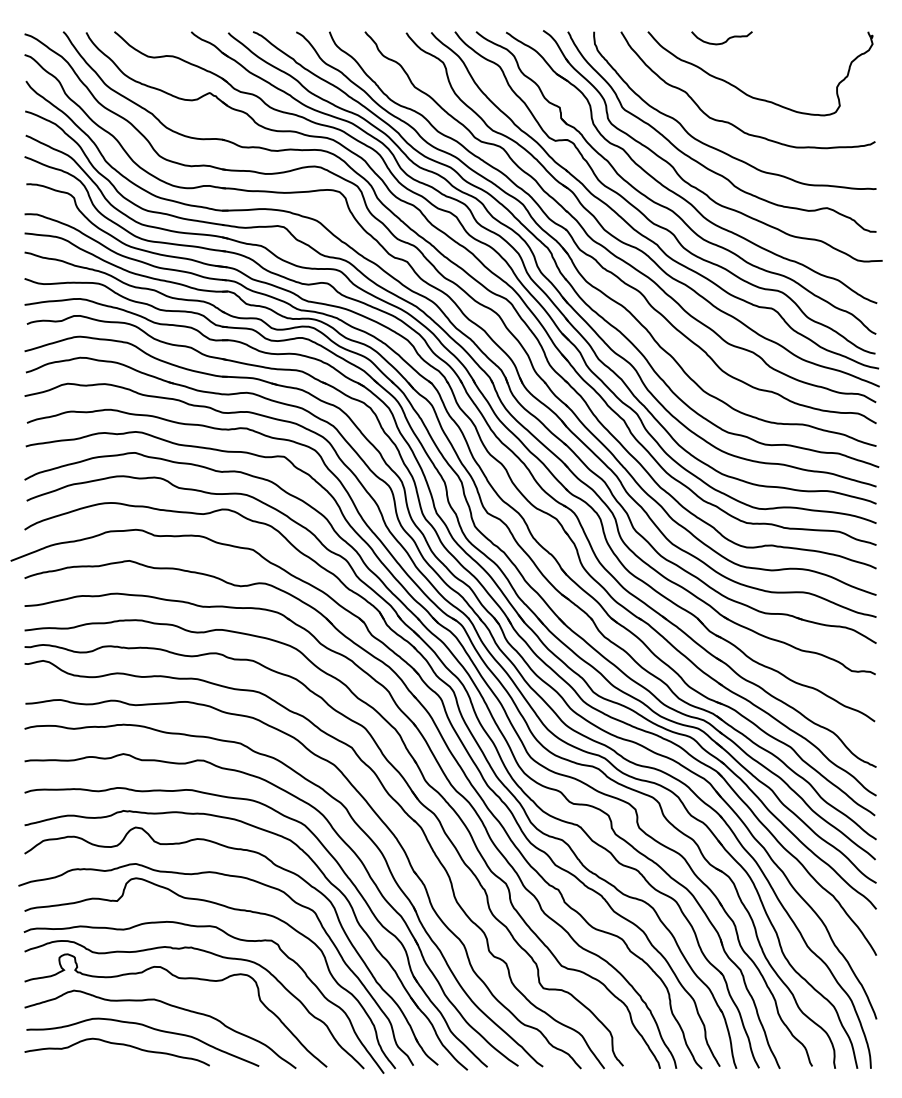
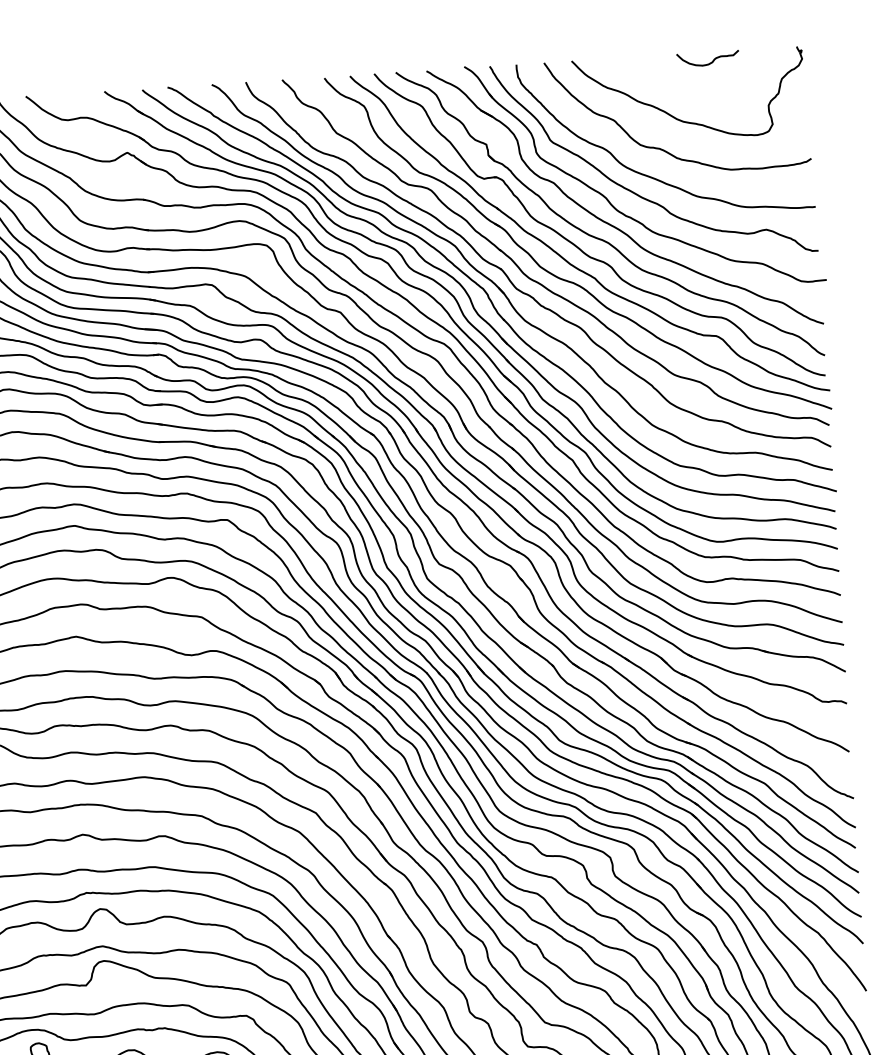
curve: (721, 42) -> (707, 63), moved

